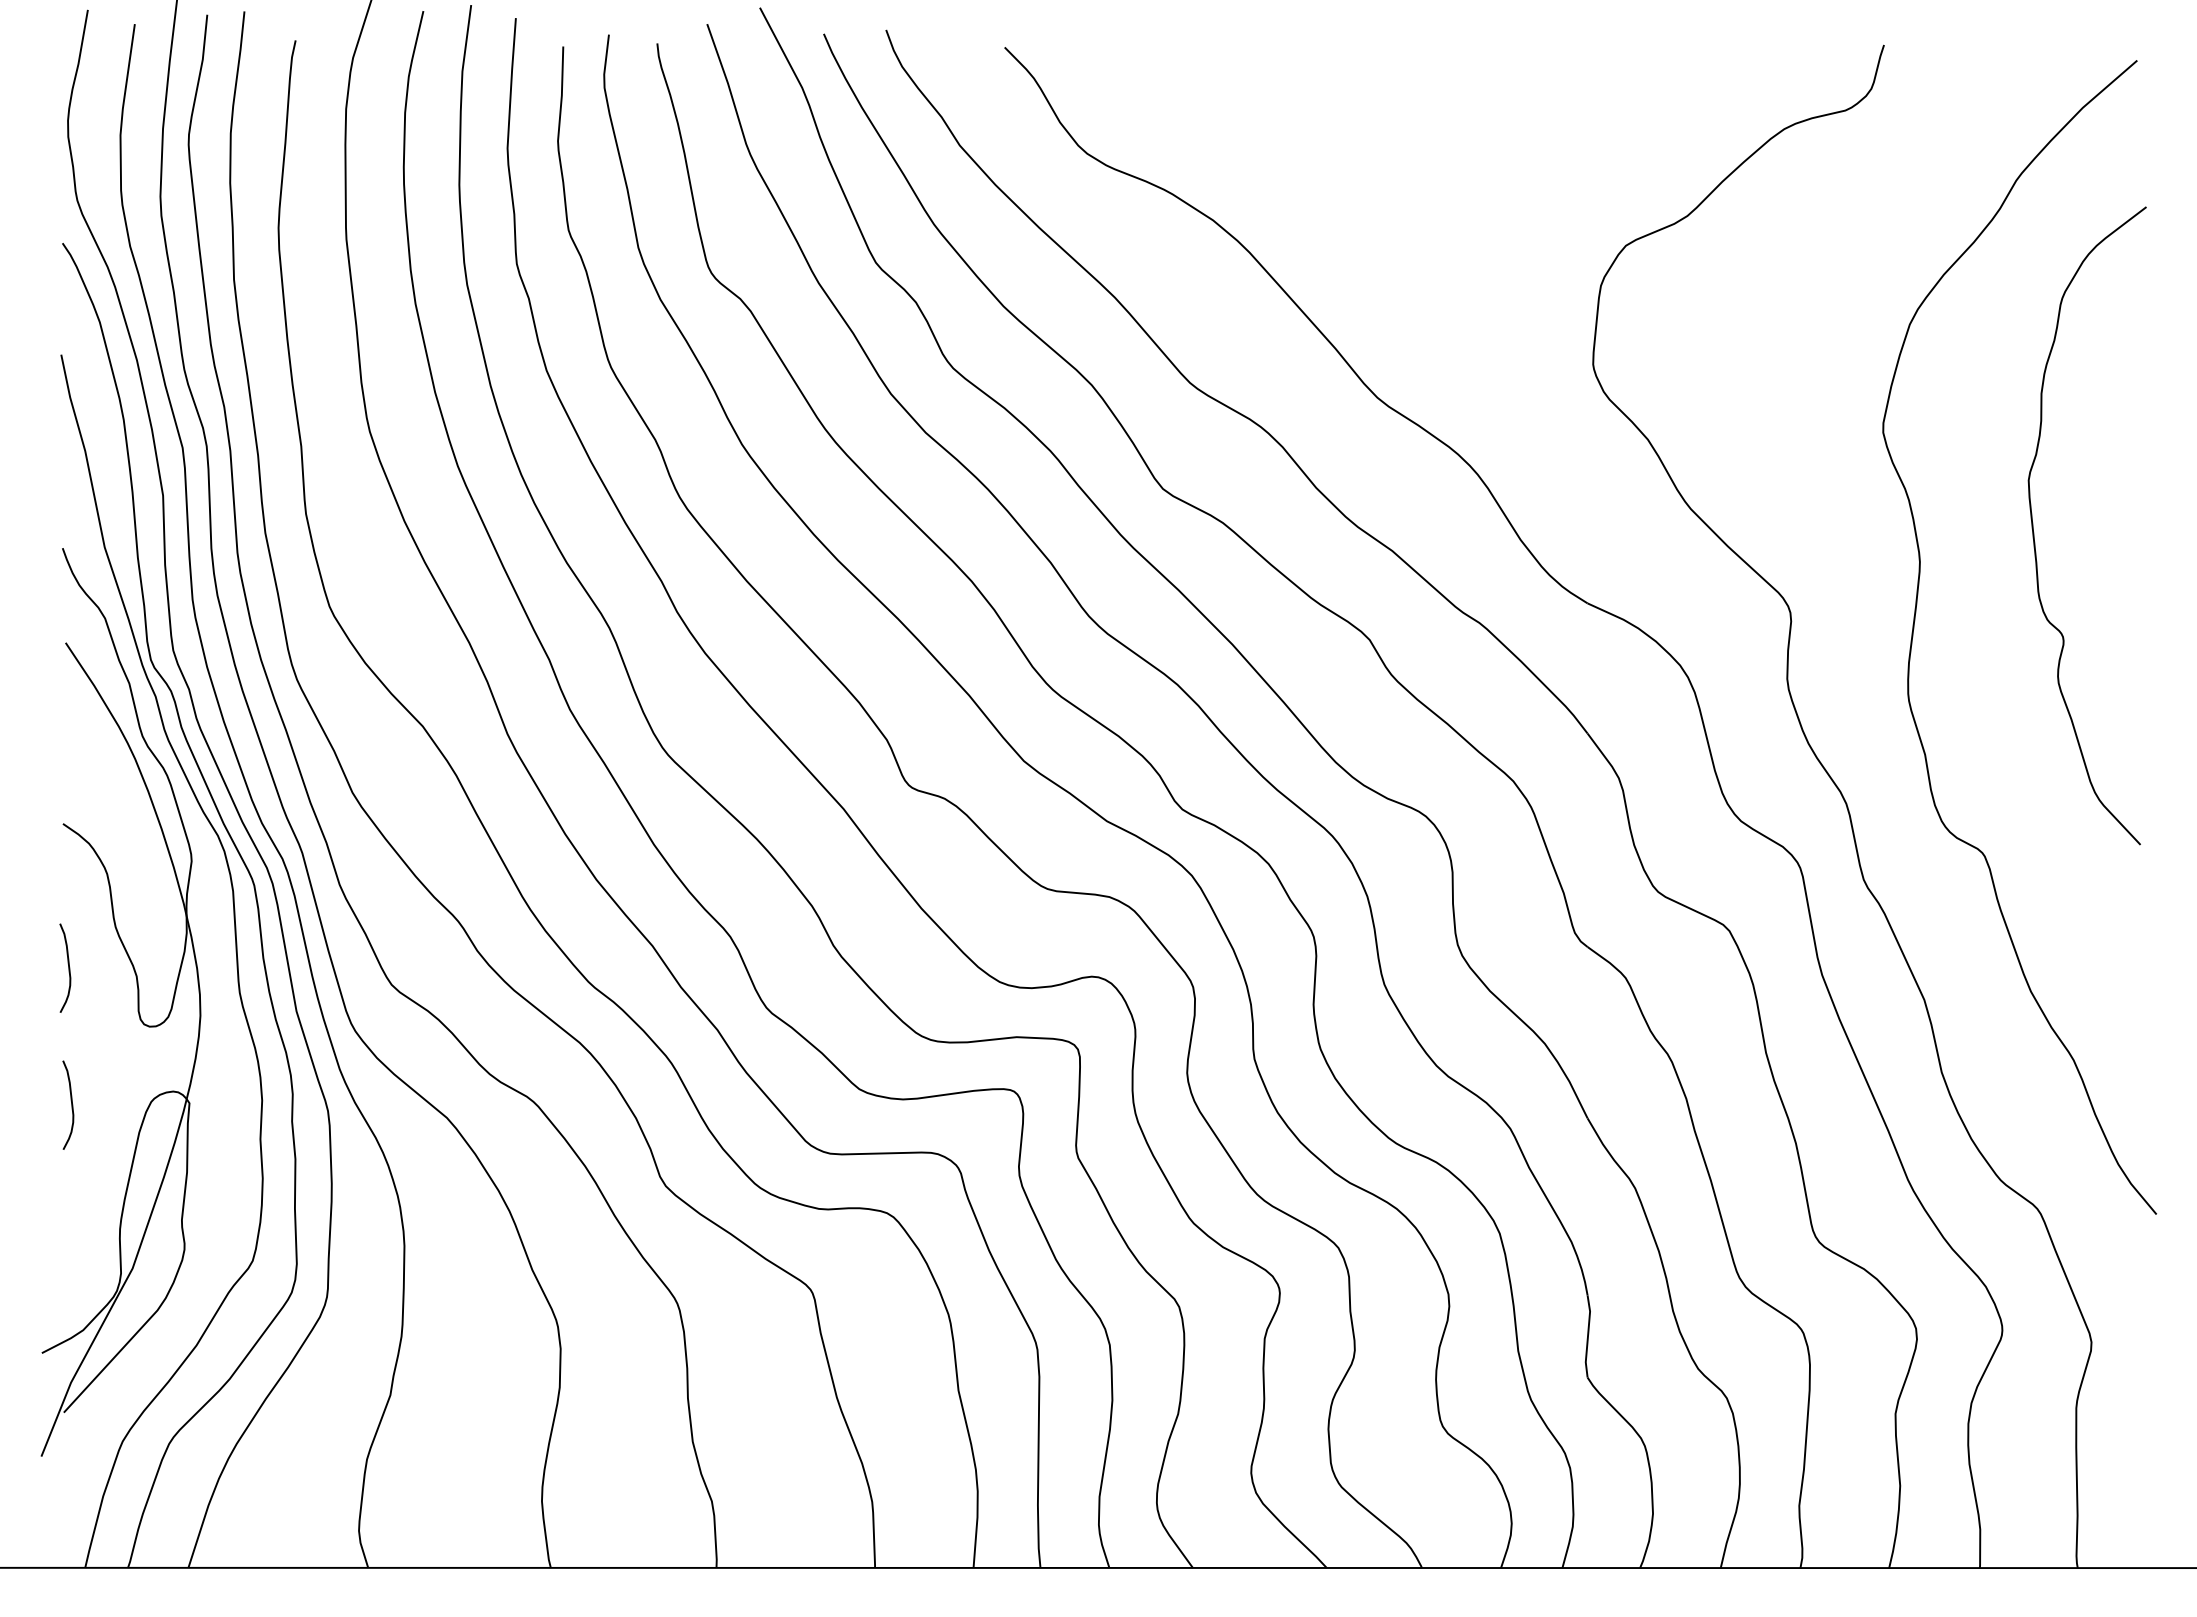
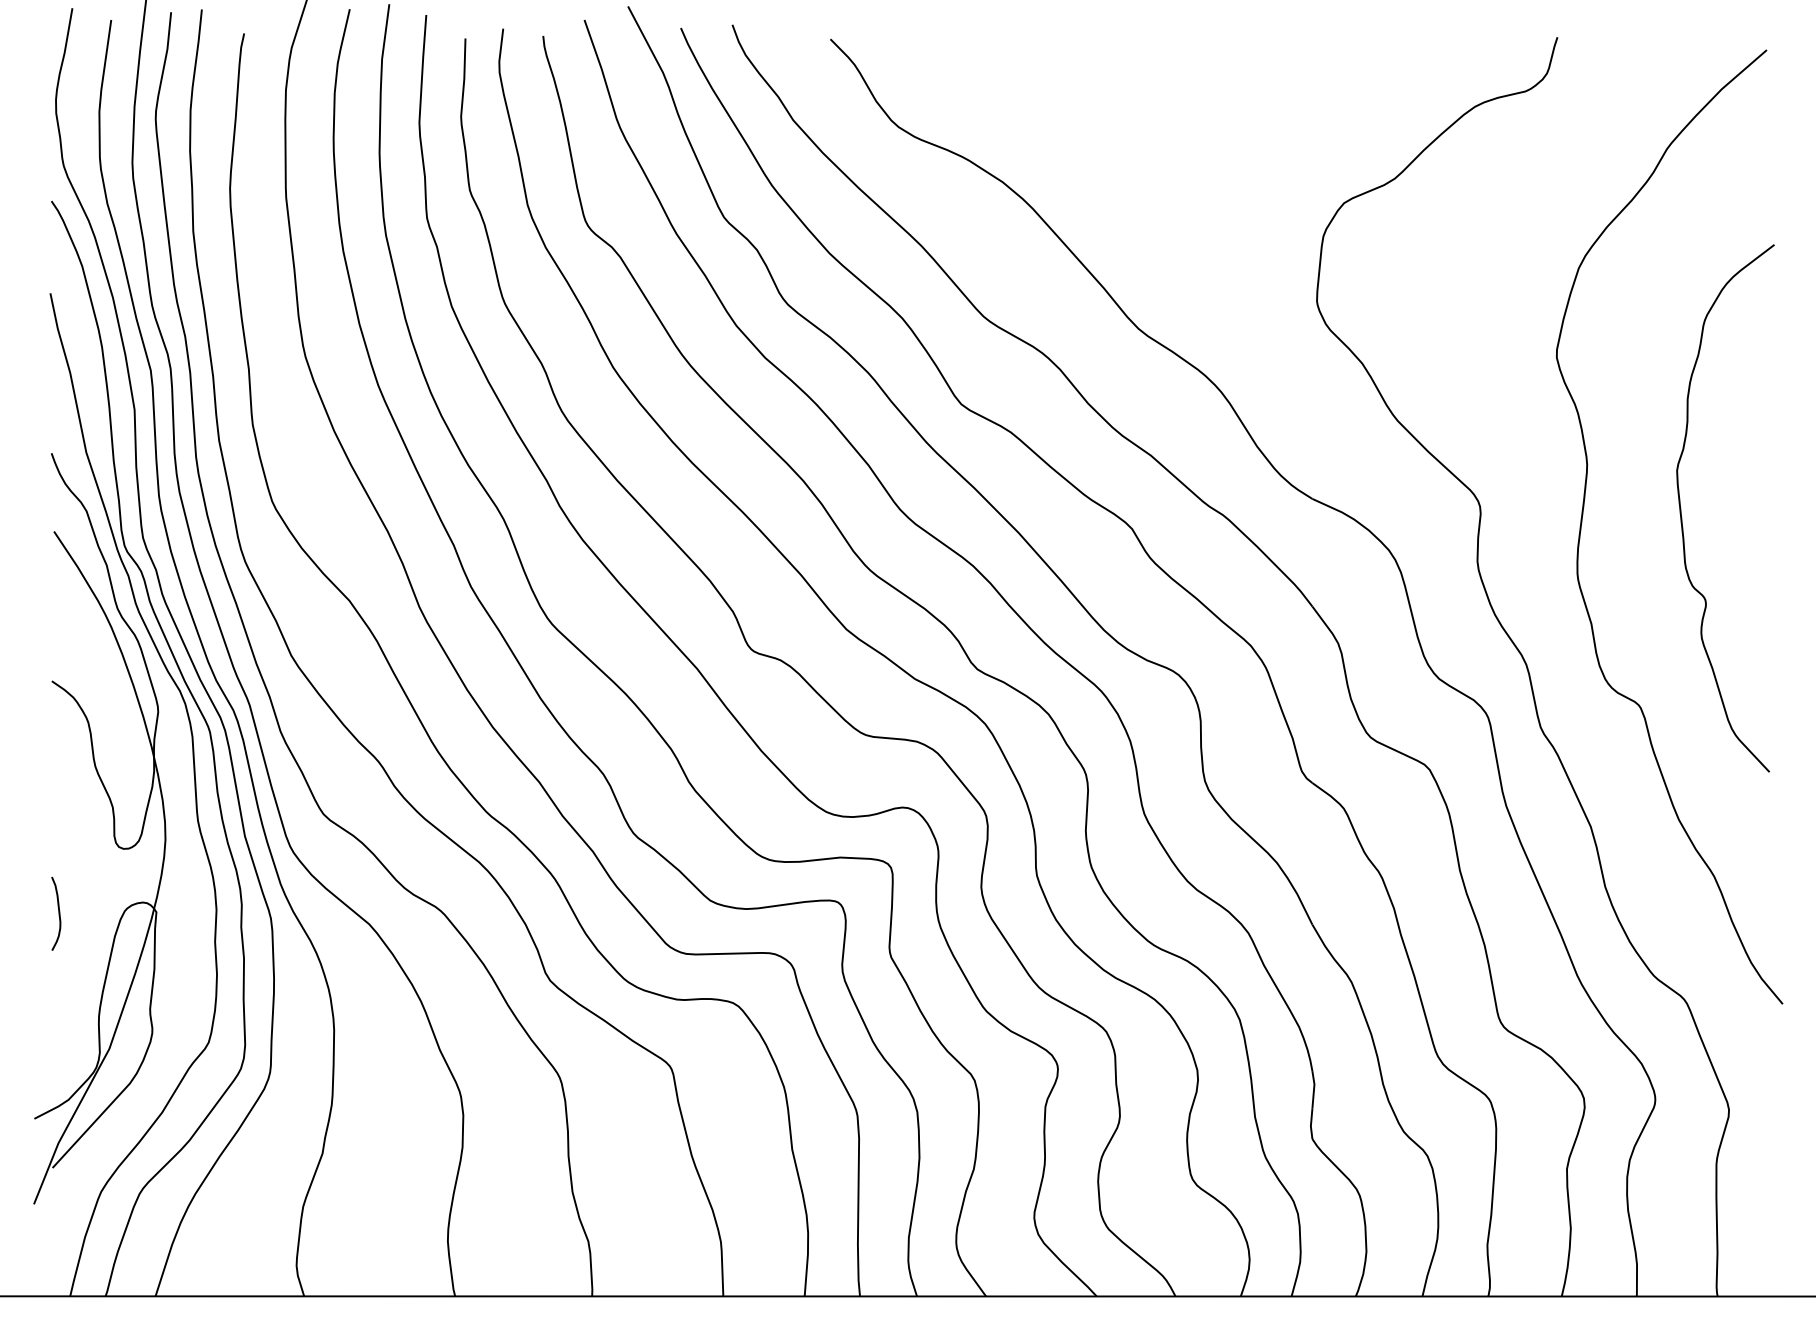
curve: (2034, 532) -> (1681, 513), moved
curve: (68, 967) -> (56, 799), removed

